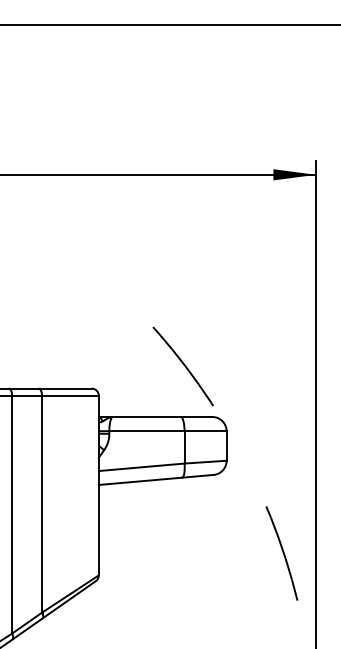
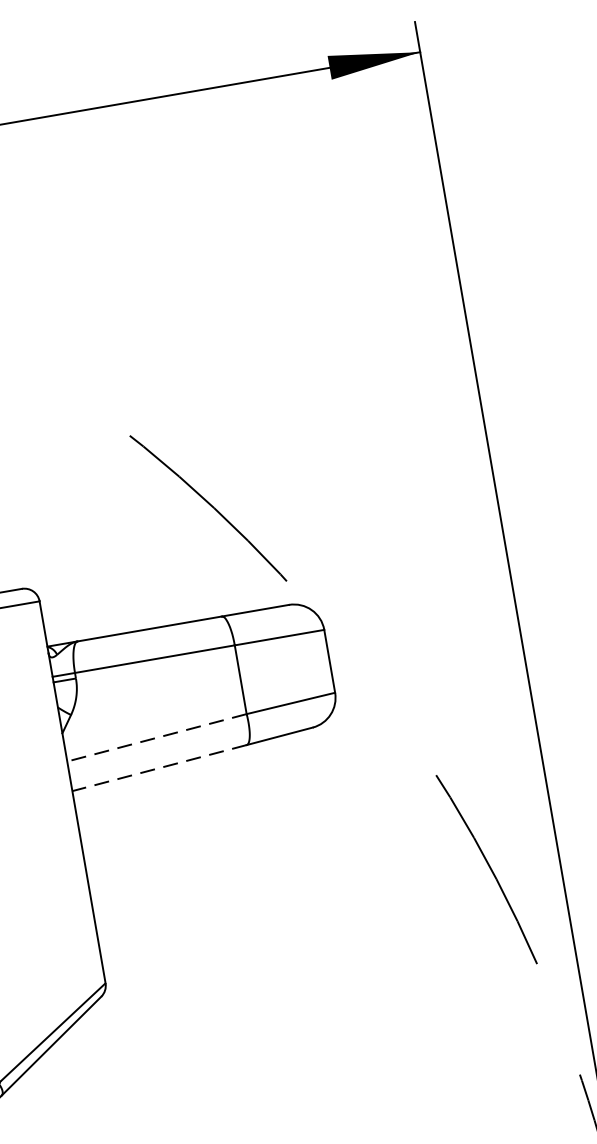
line: (141, 467) -> (156, 738), solid -> dashed
line: (140, 481) -> (159, 768), solid -> dashed

